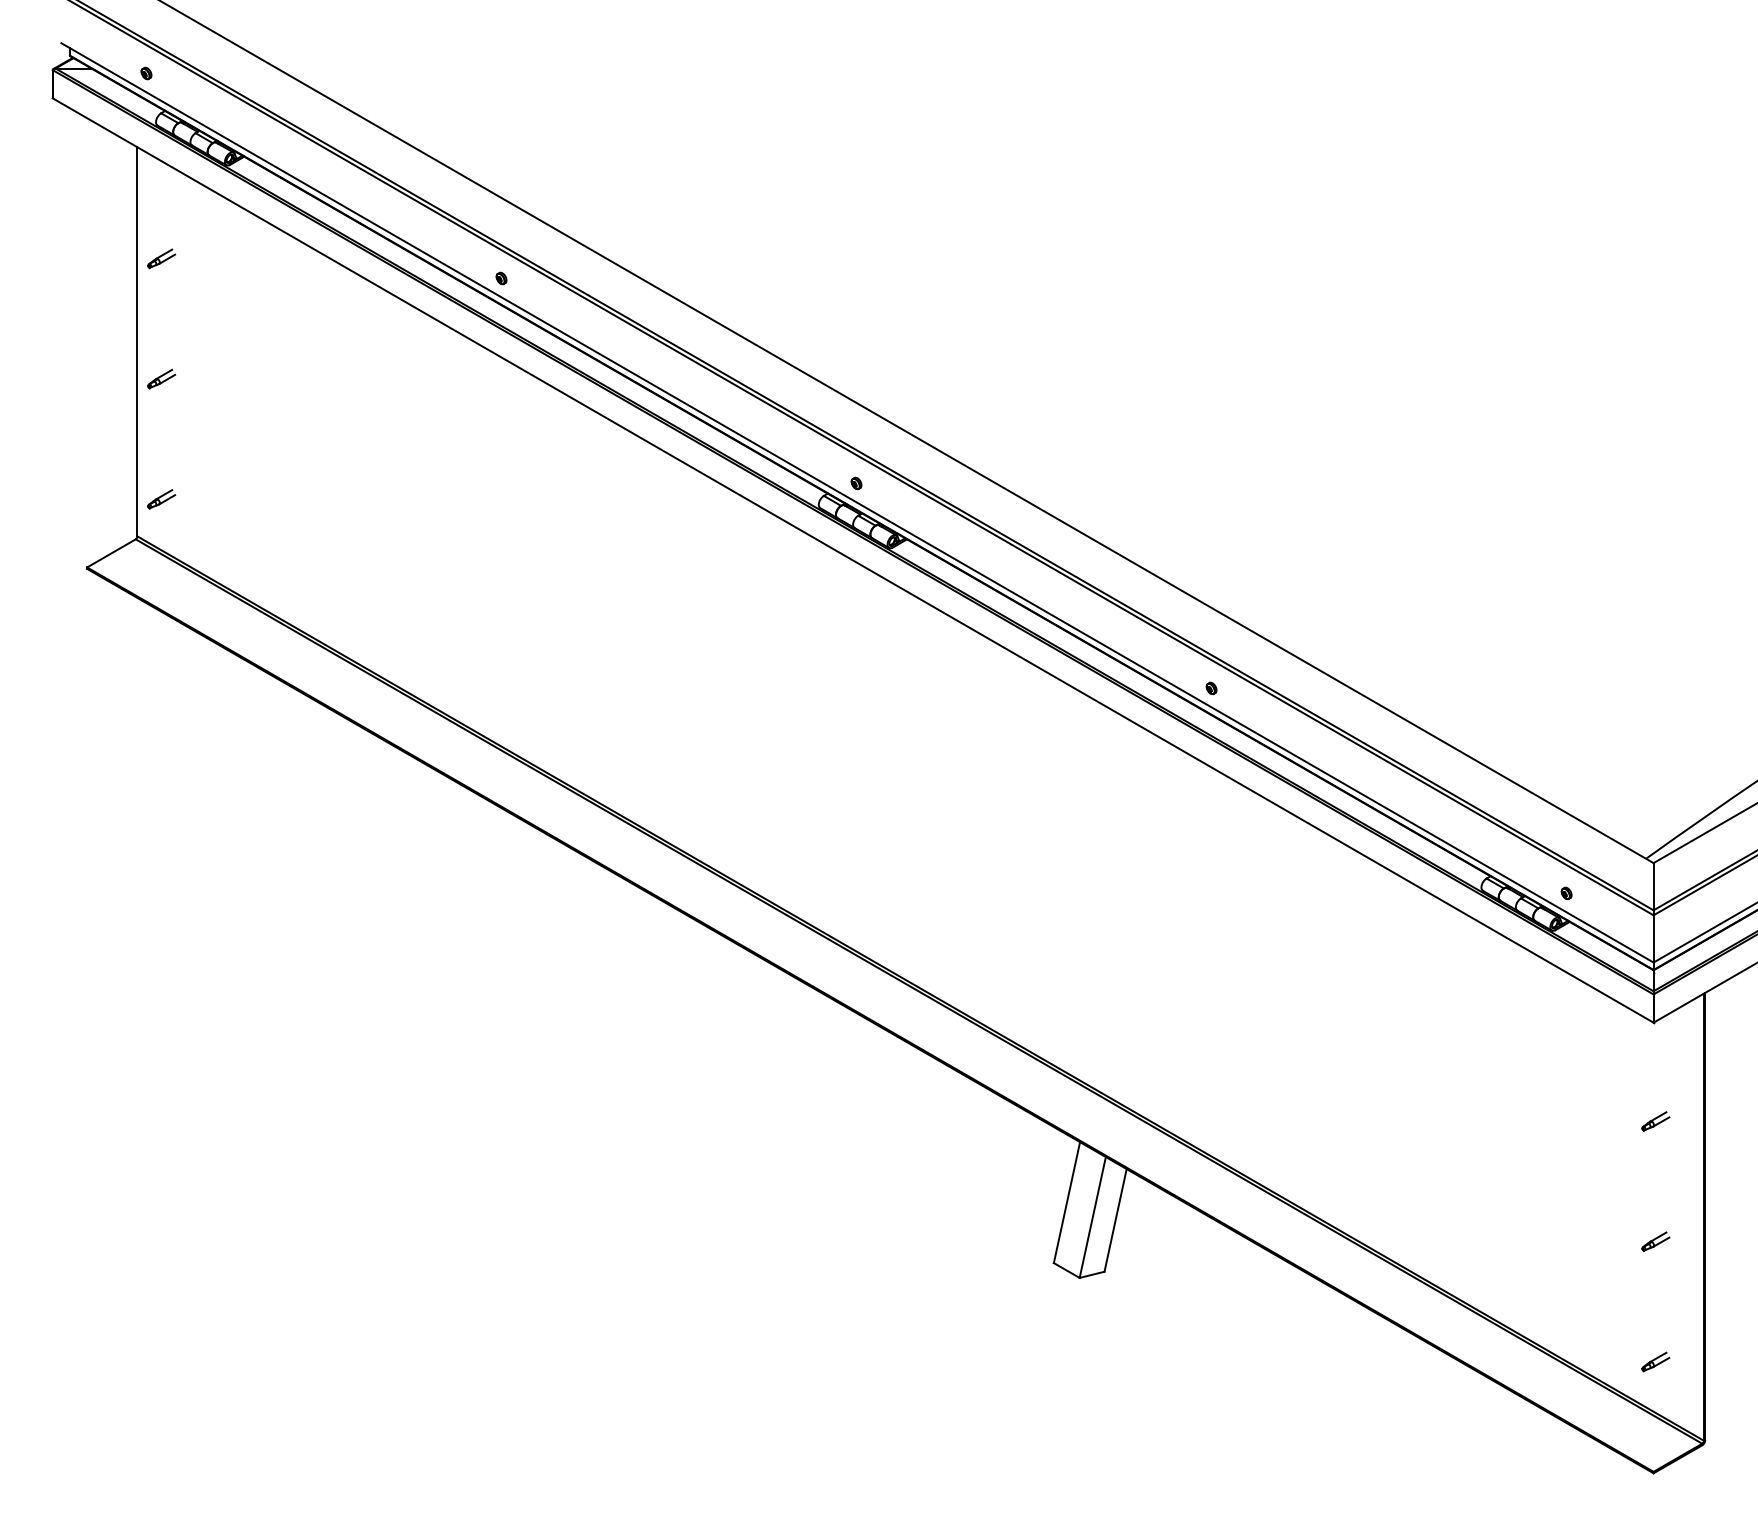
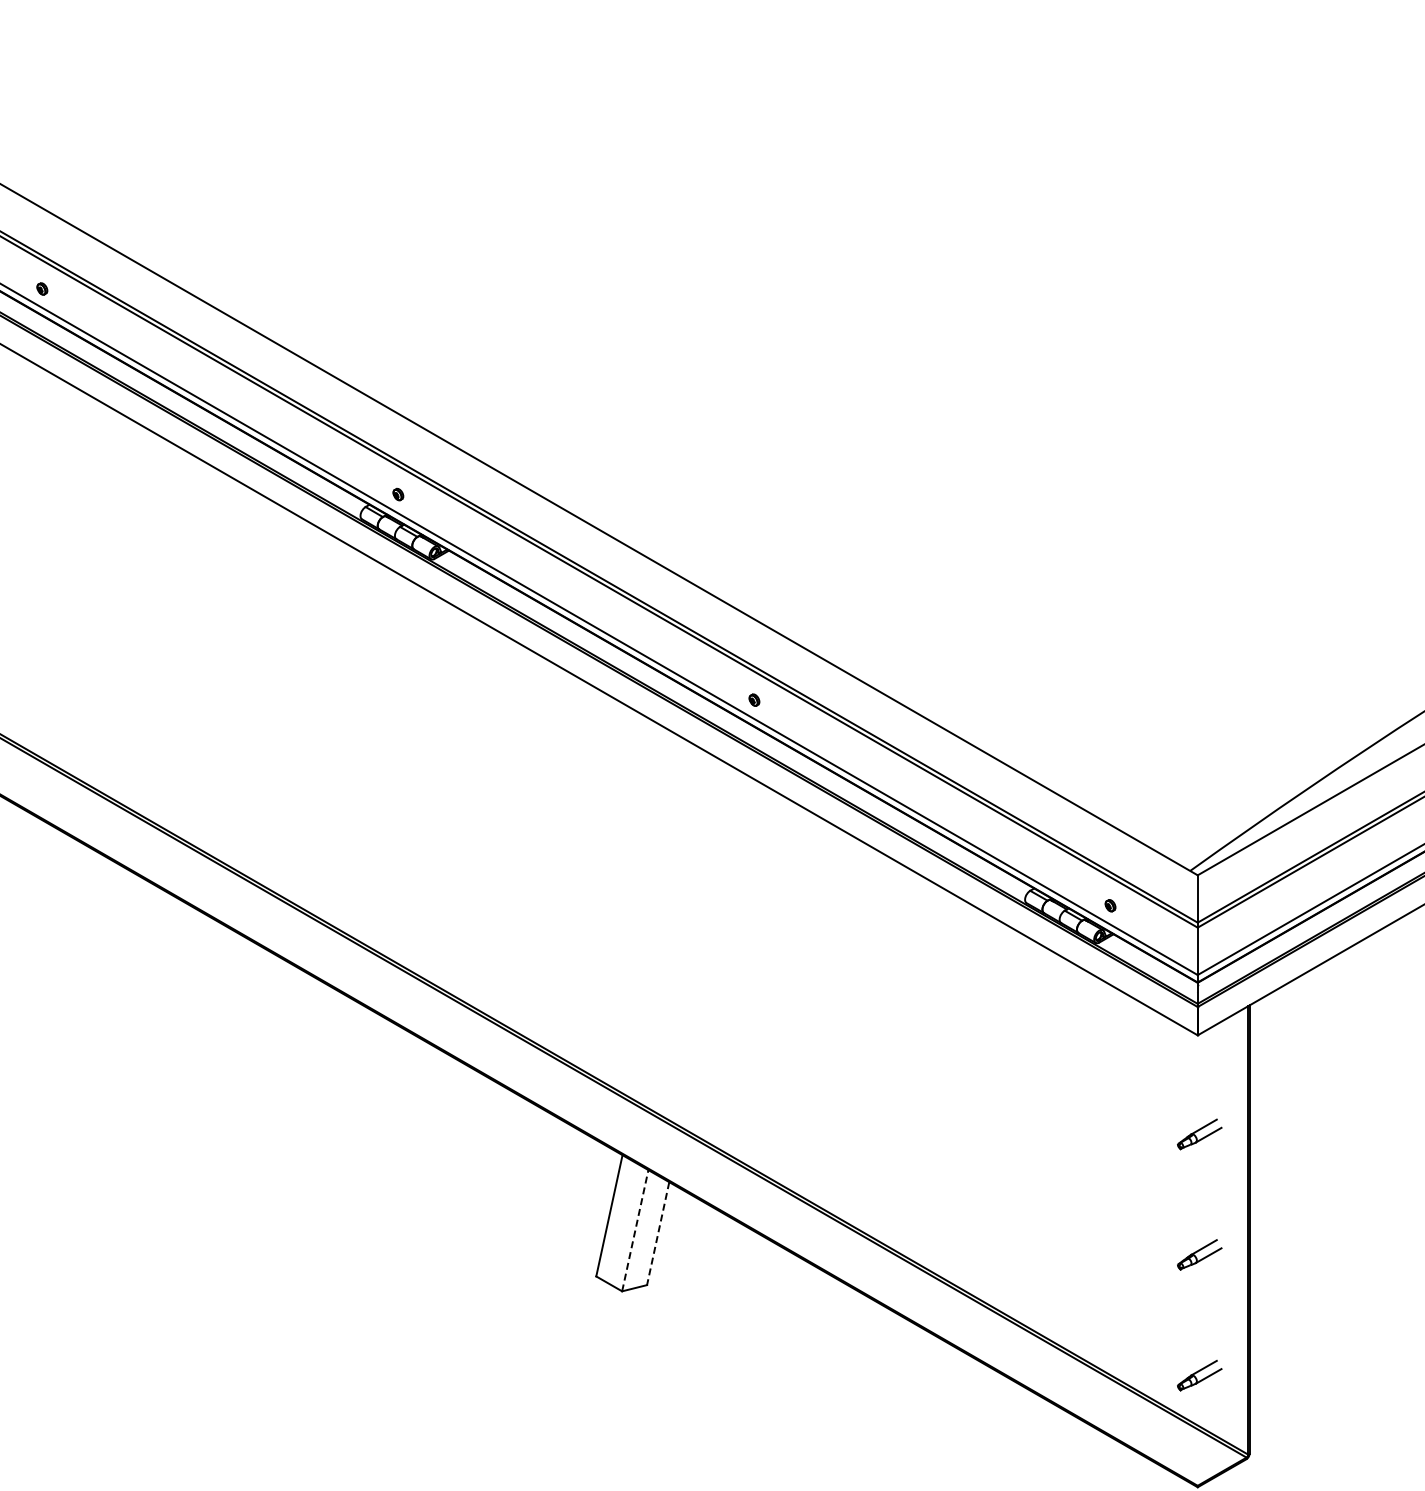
part: (1655, 1121) -> (1199, 1134), size x1.6
line: (1092, 1217) -> (635, 1230), solid -> dashed
line: (1115, 1220) -> (658, 1233), solid -> dashed
part: (1655, 1241) -> (1199, 1254), size x1.6
part: (1655, 1361) -> (1199, 1375), size x1.6

